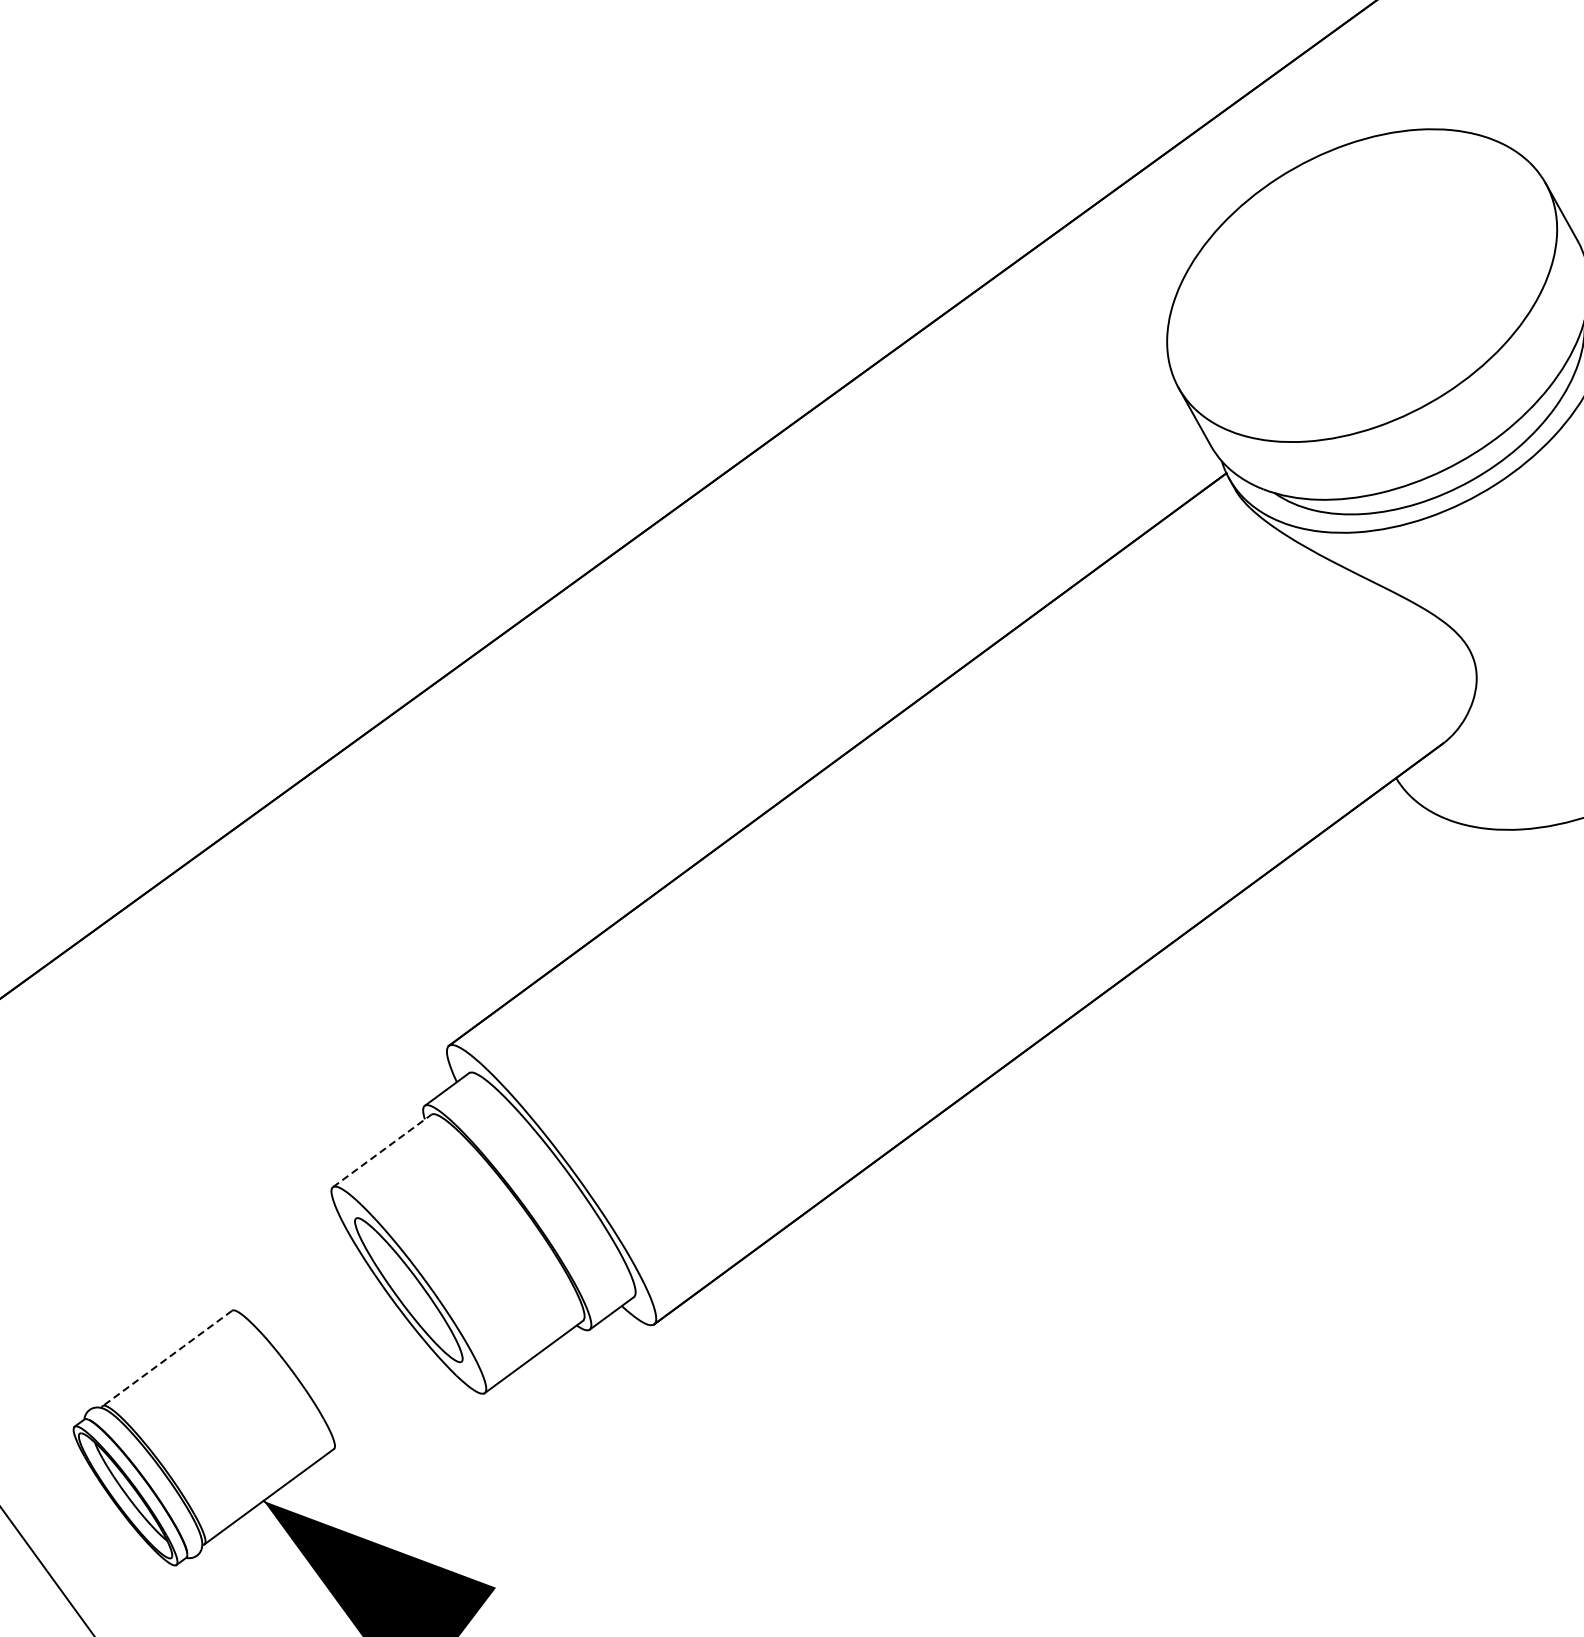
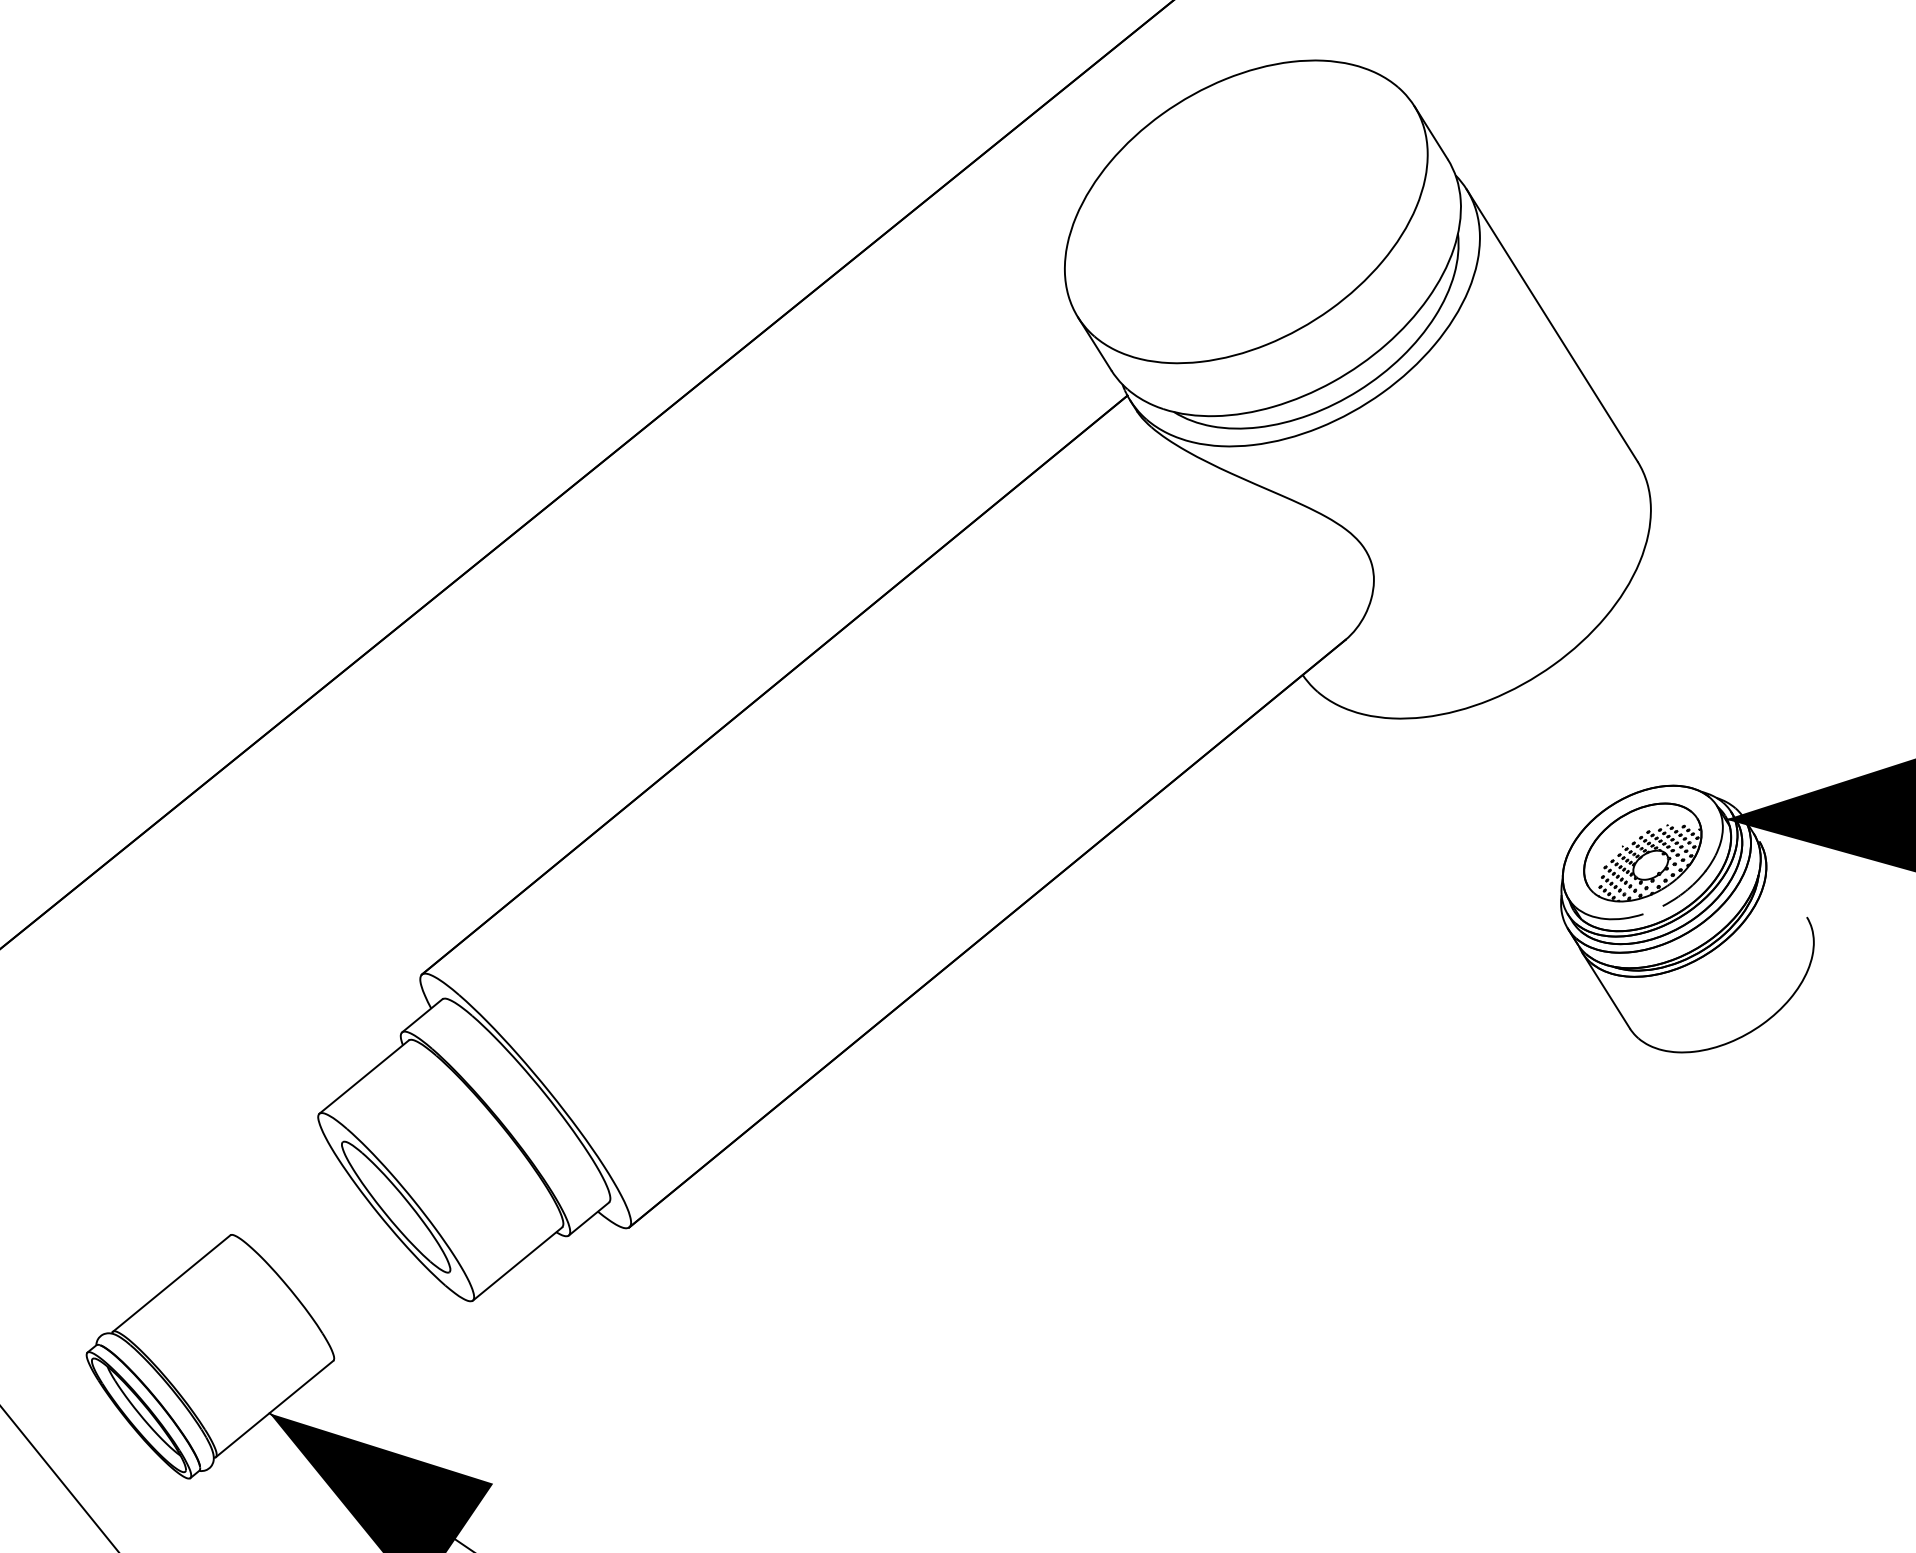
line: (382, 1151) -> (364, 1077), dashed -> solid
line: (167, 1358) -> (171, 1283), dashed -> solid

